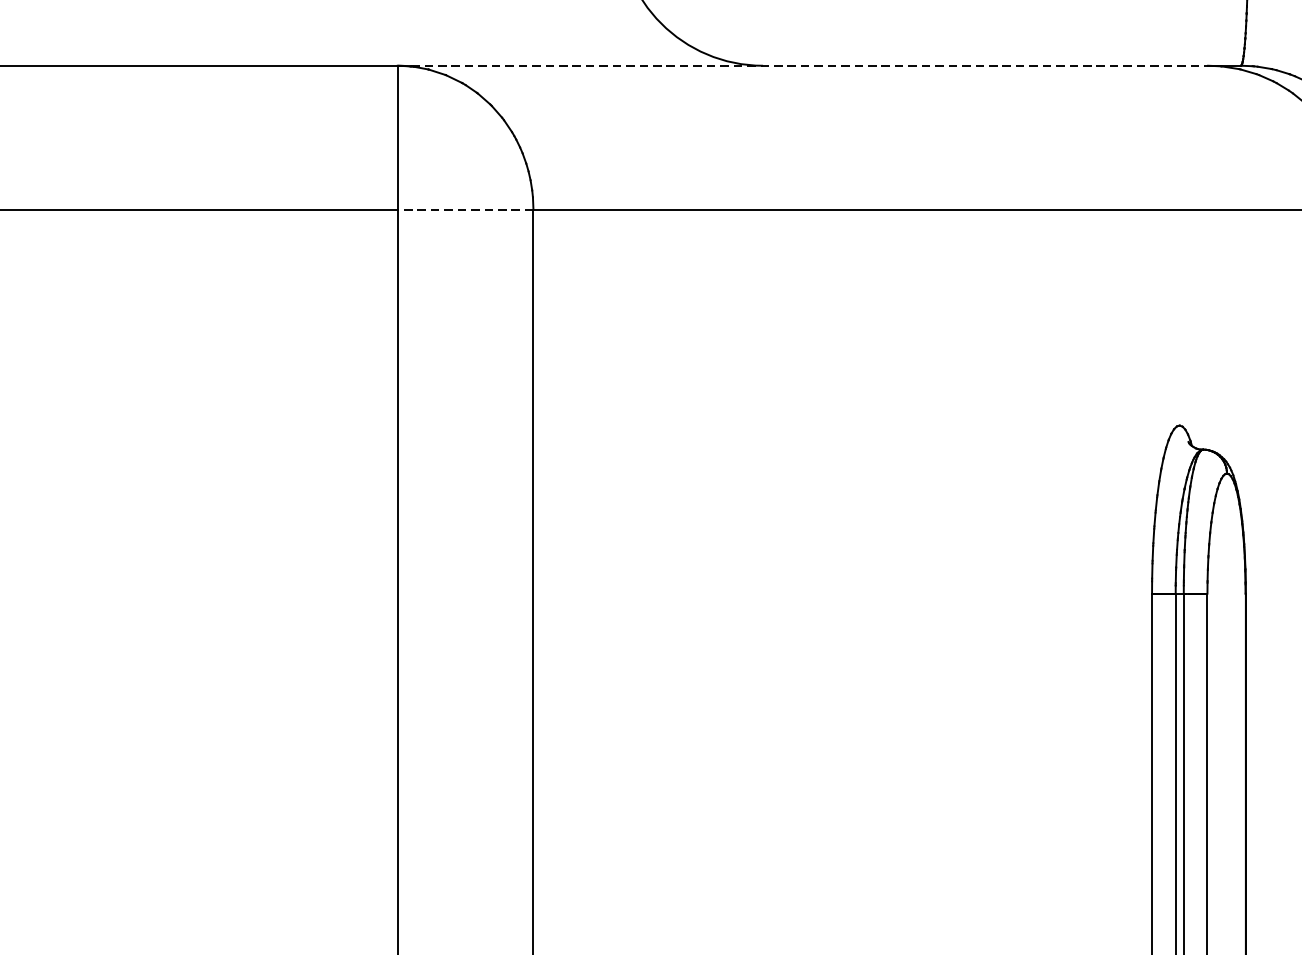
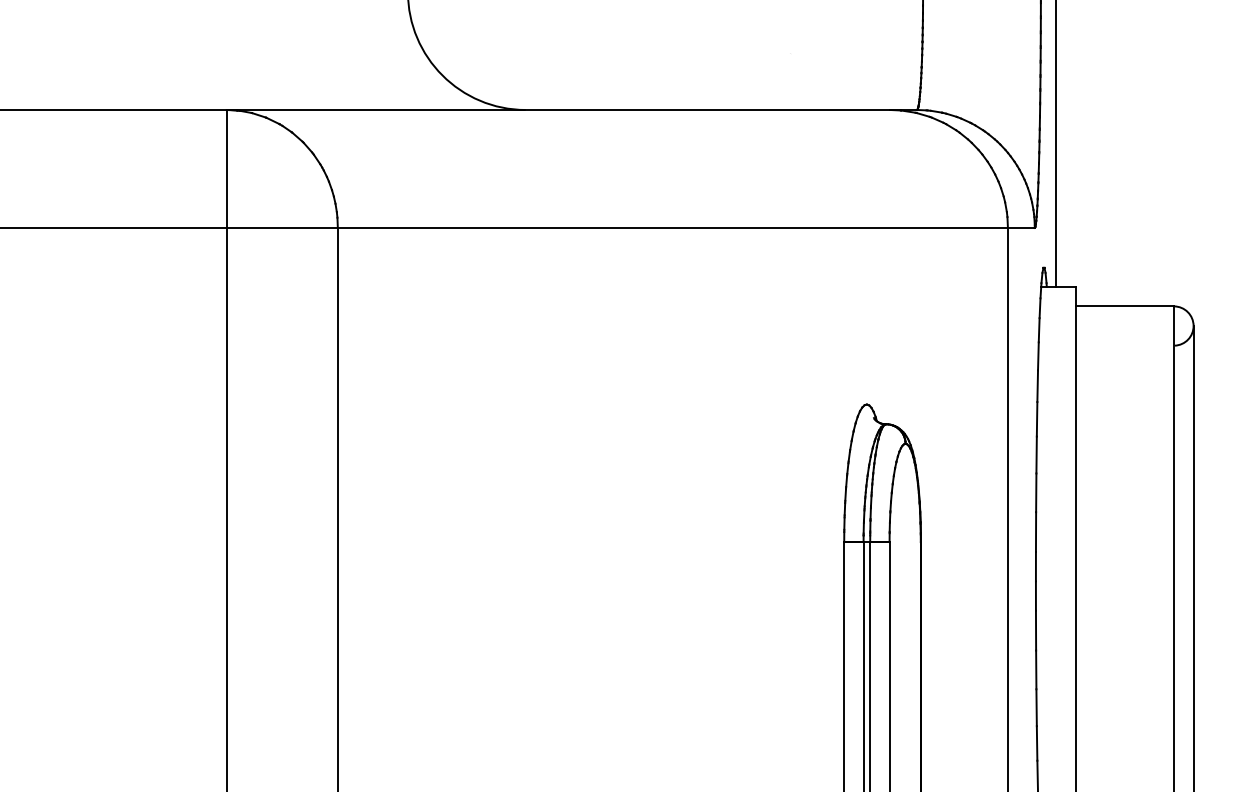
line: (803, 65) -> (558, 109), dashed -> solid
line: (465, 209) -> (282, 227), dashed -> solid

